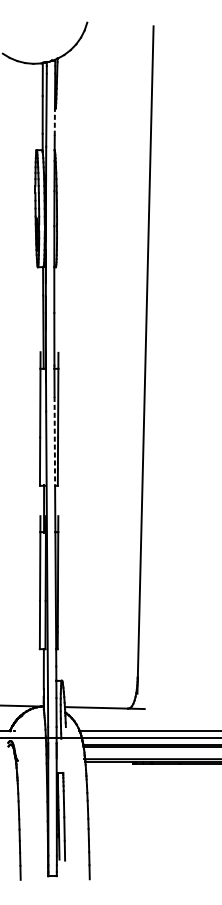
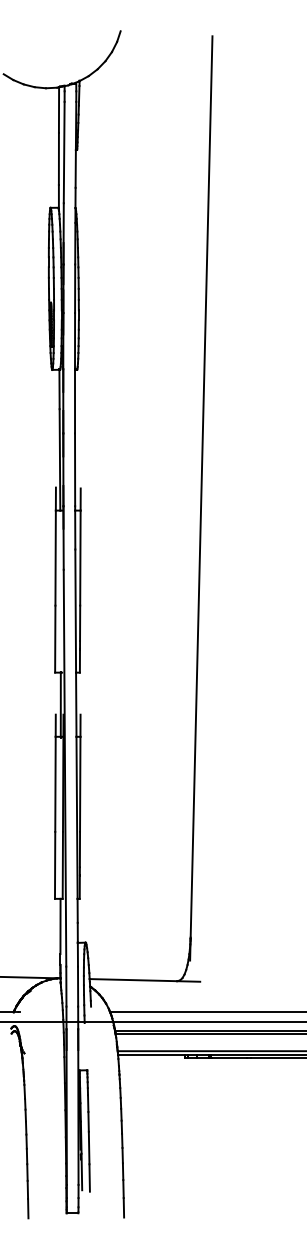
line: (54, 121) -> (75, 168), dashed -> solid
line: (54, 441) -> (75, 611), dashed -> solid

